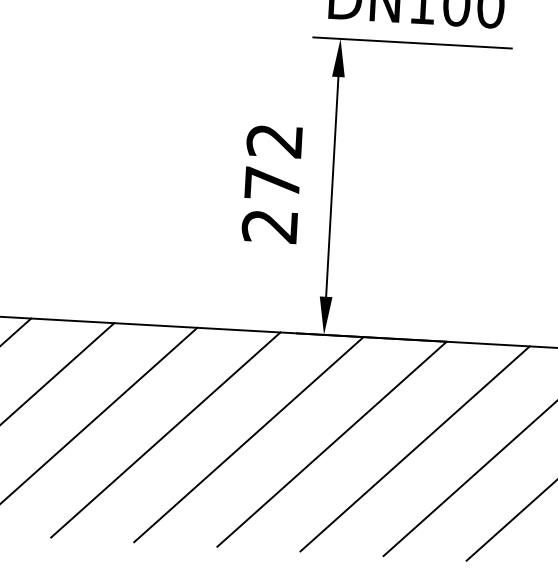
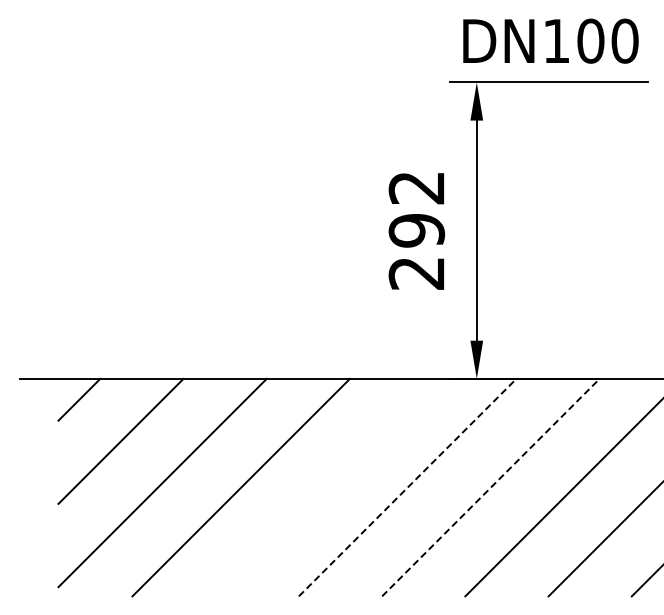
text: (272, 183) -> (416, 230), 272 -> 292
line: (165, 434) -> (324, 487), removed
line: (248, 439) -> (407, 487), solid -> dashed
line: (331, 444) -> (490, 487), solid -> dashed

